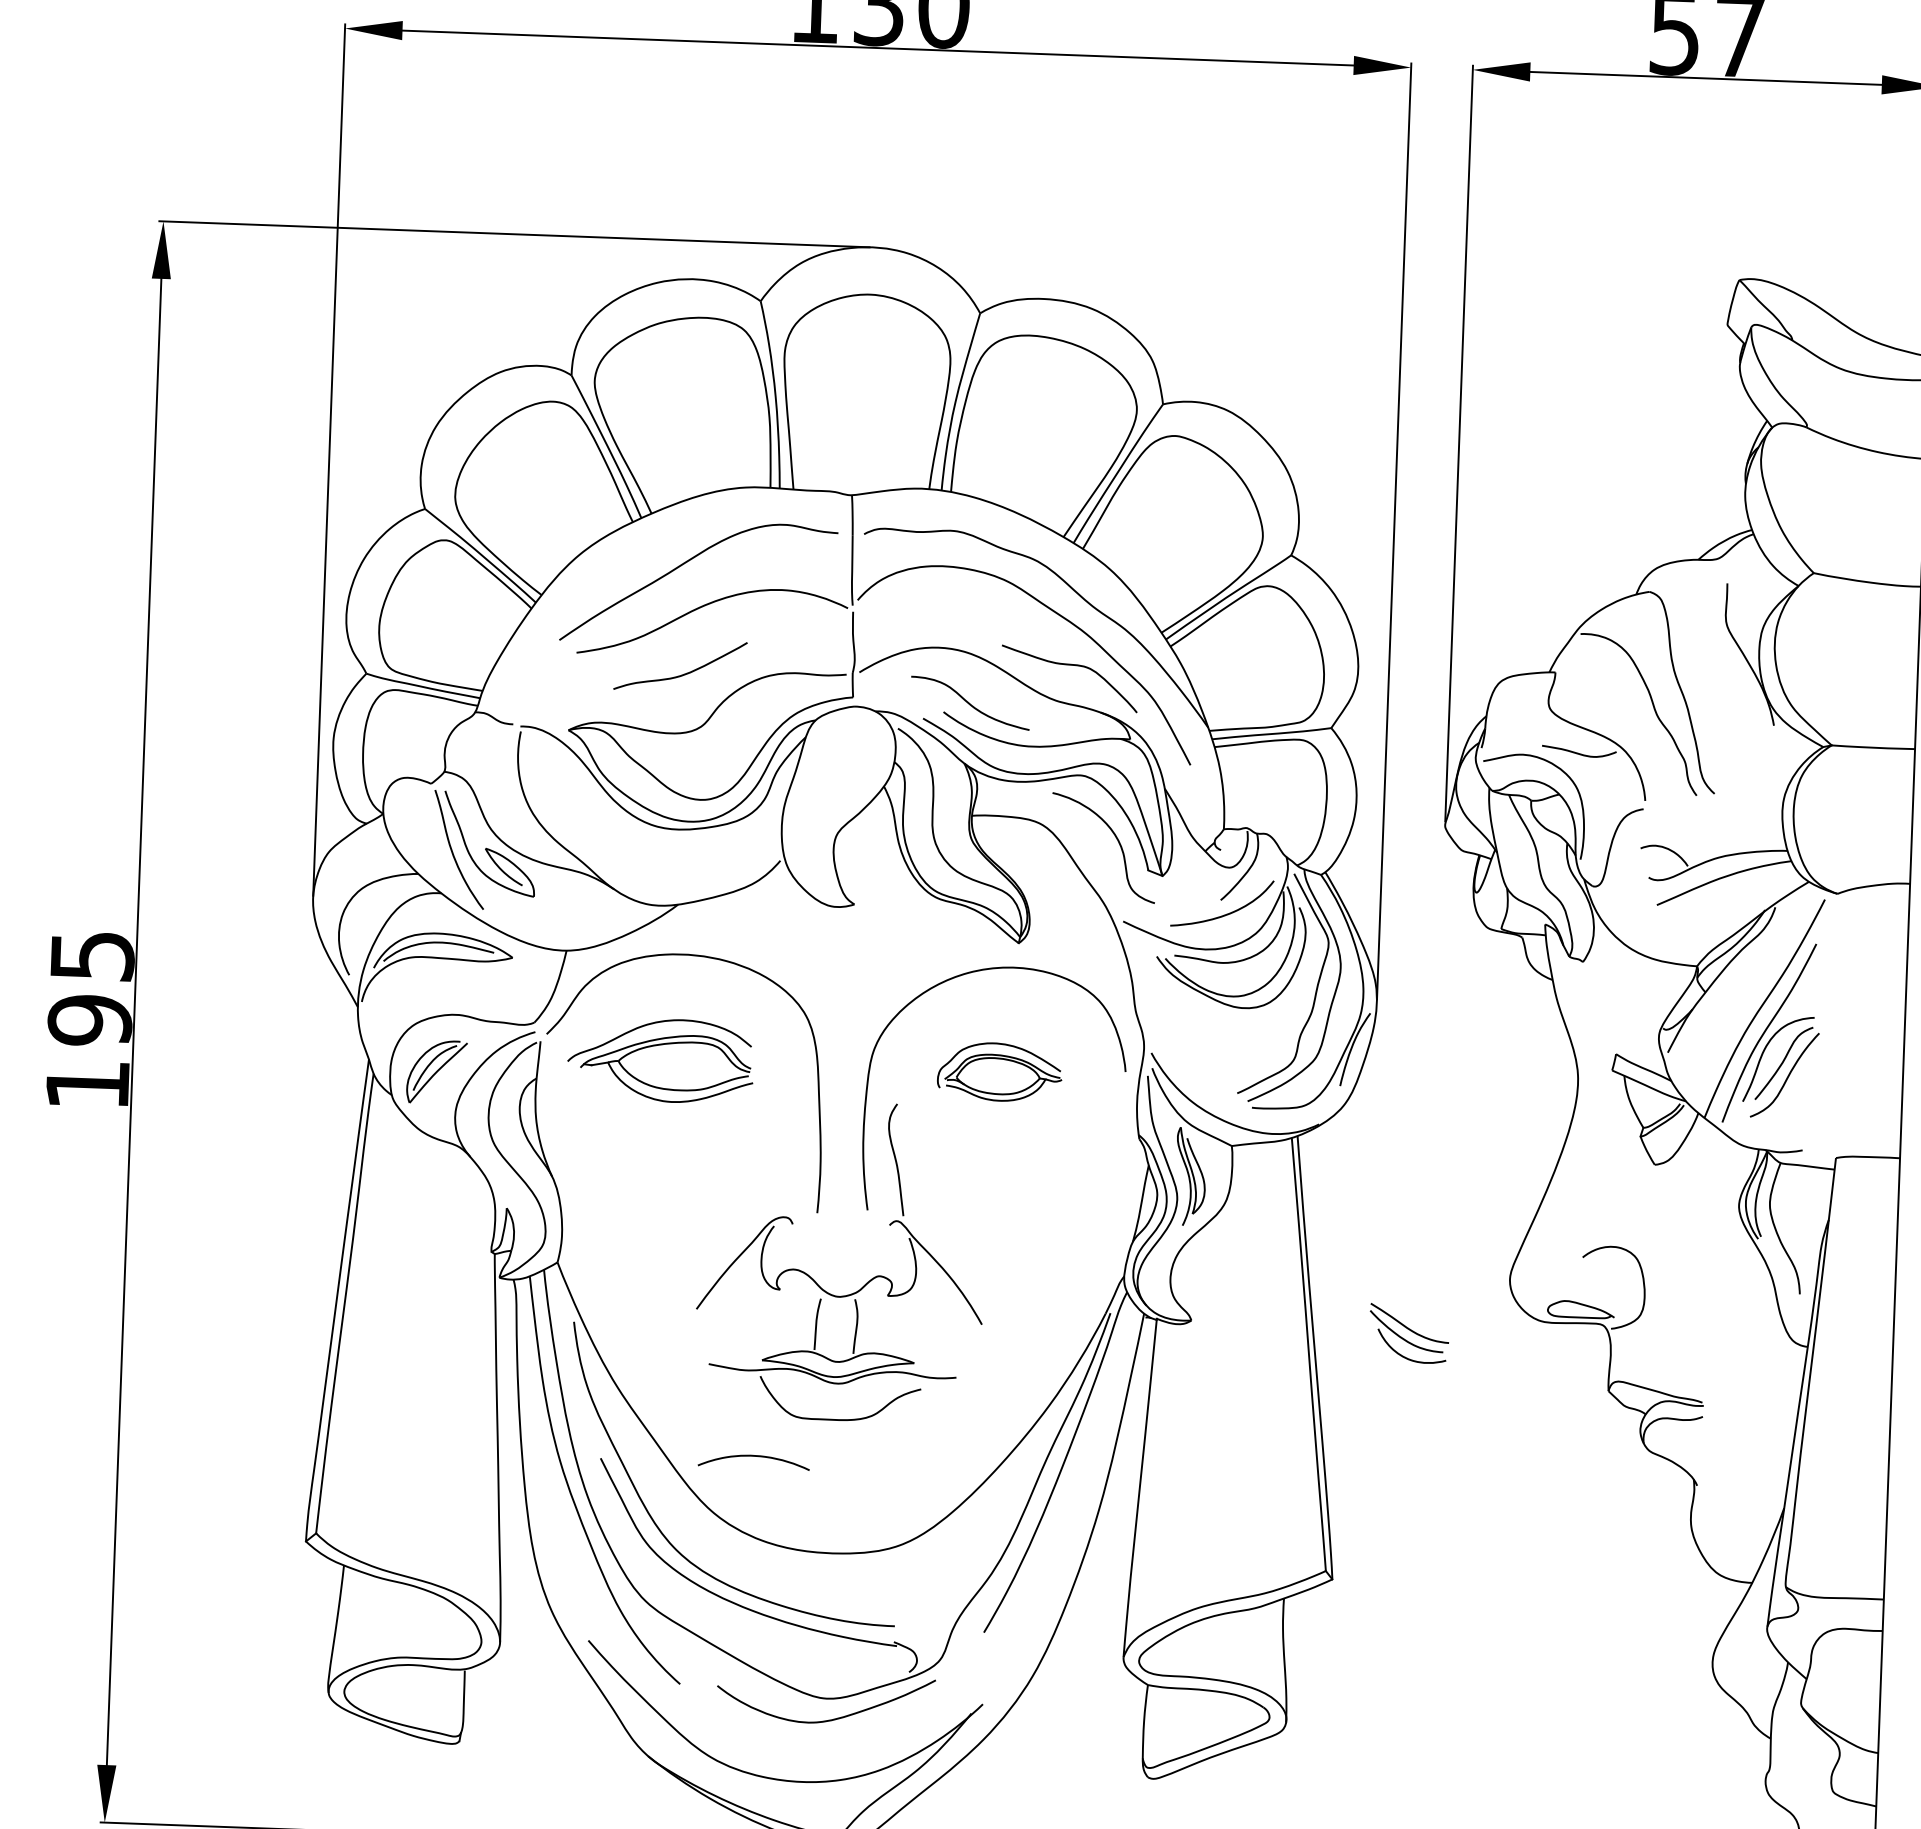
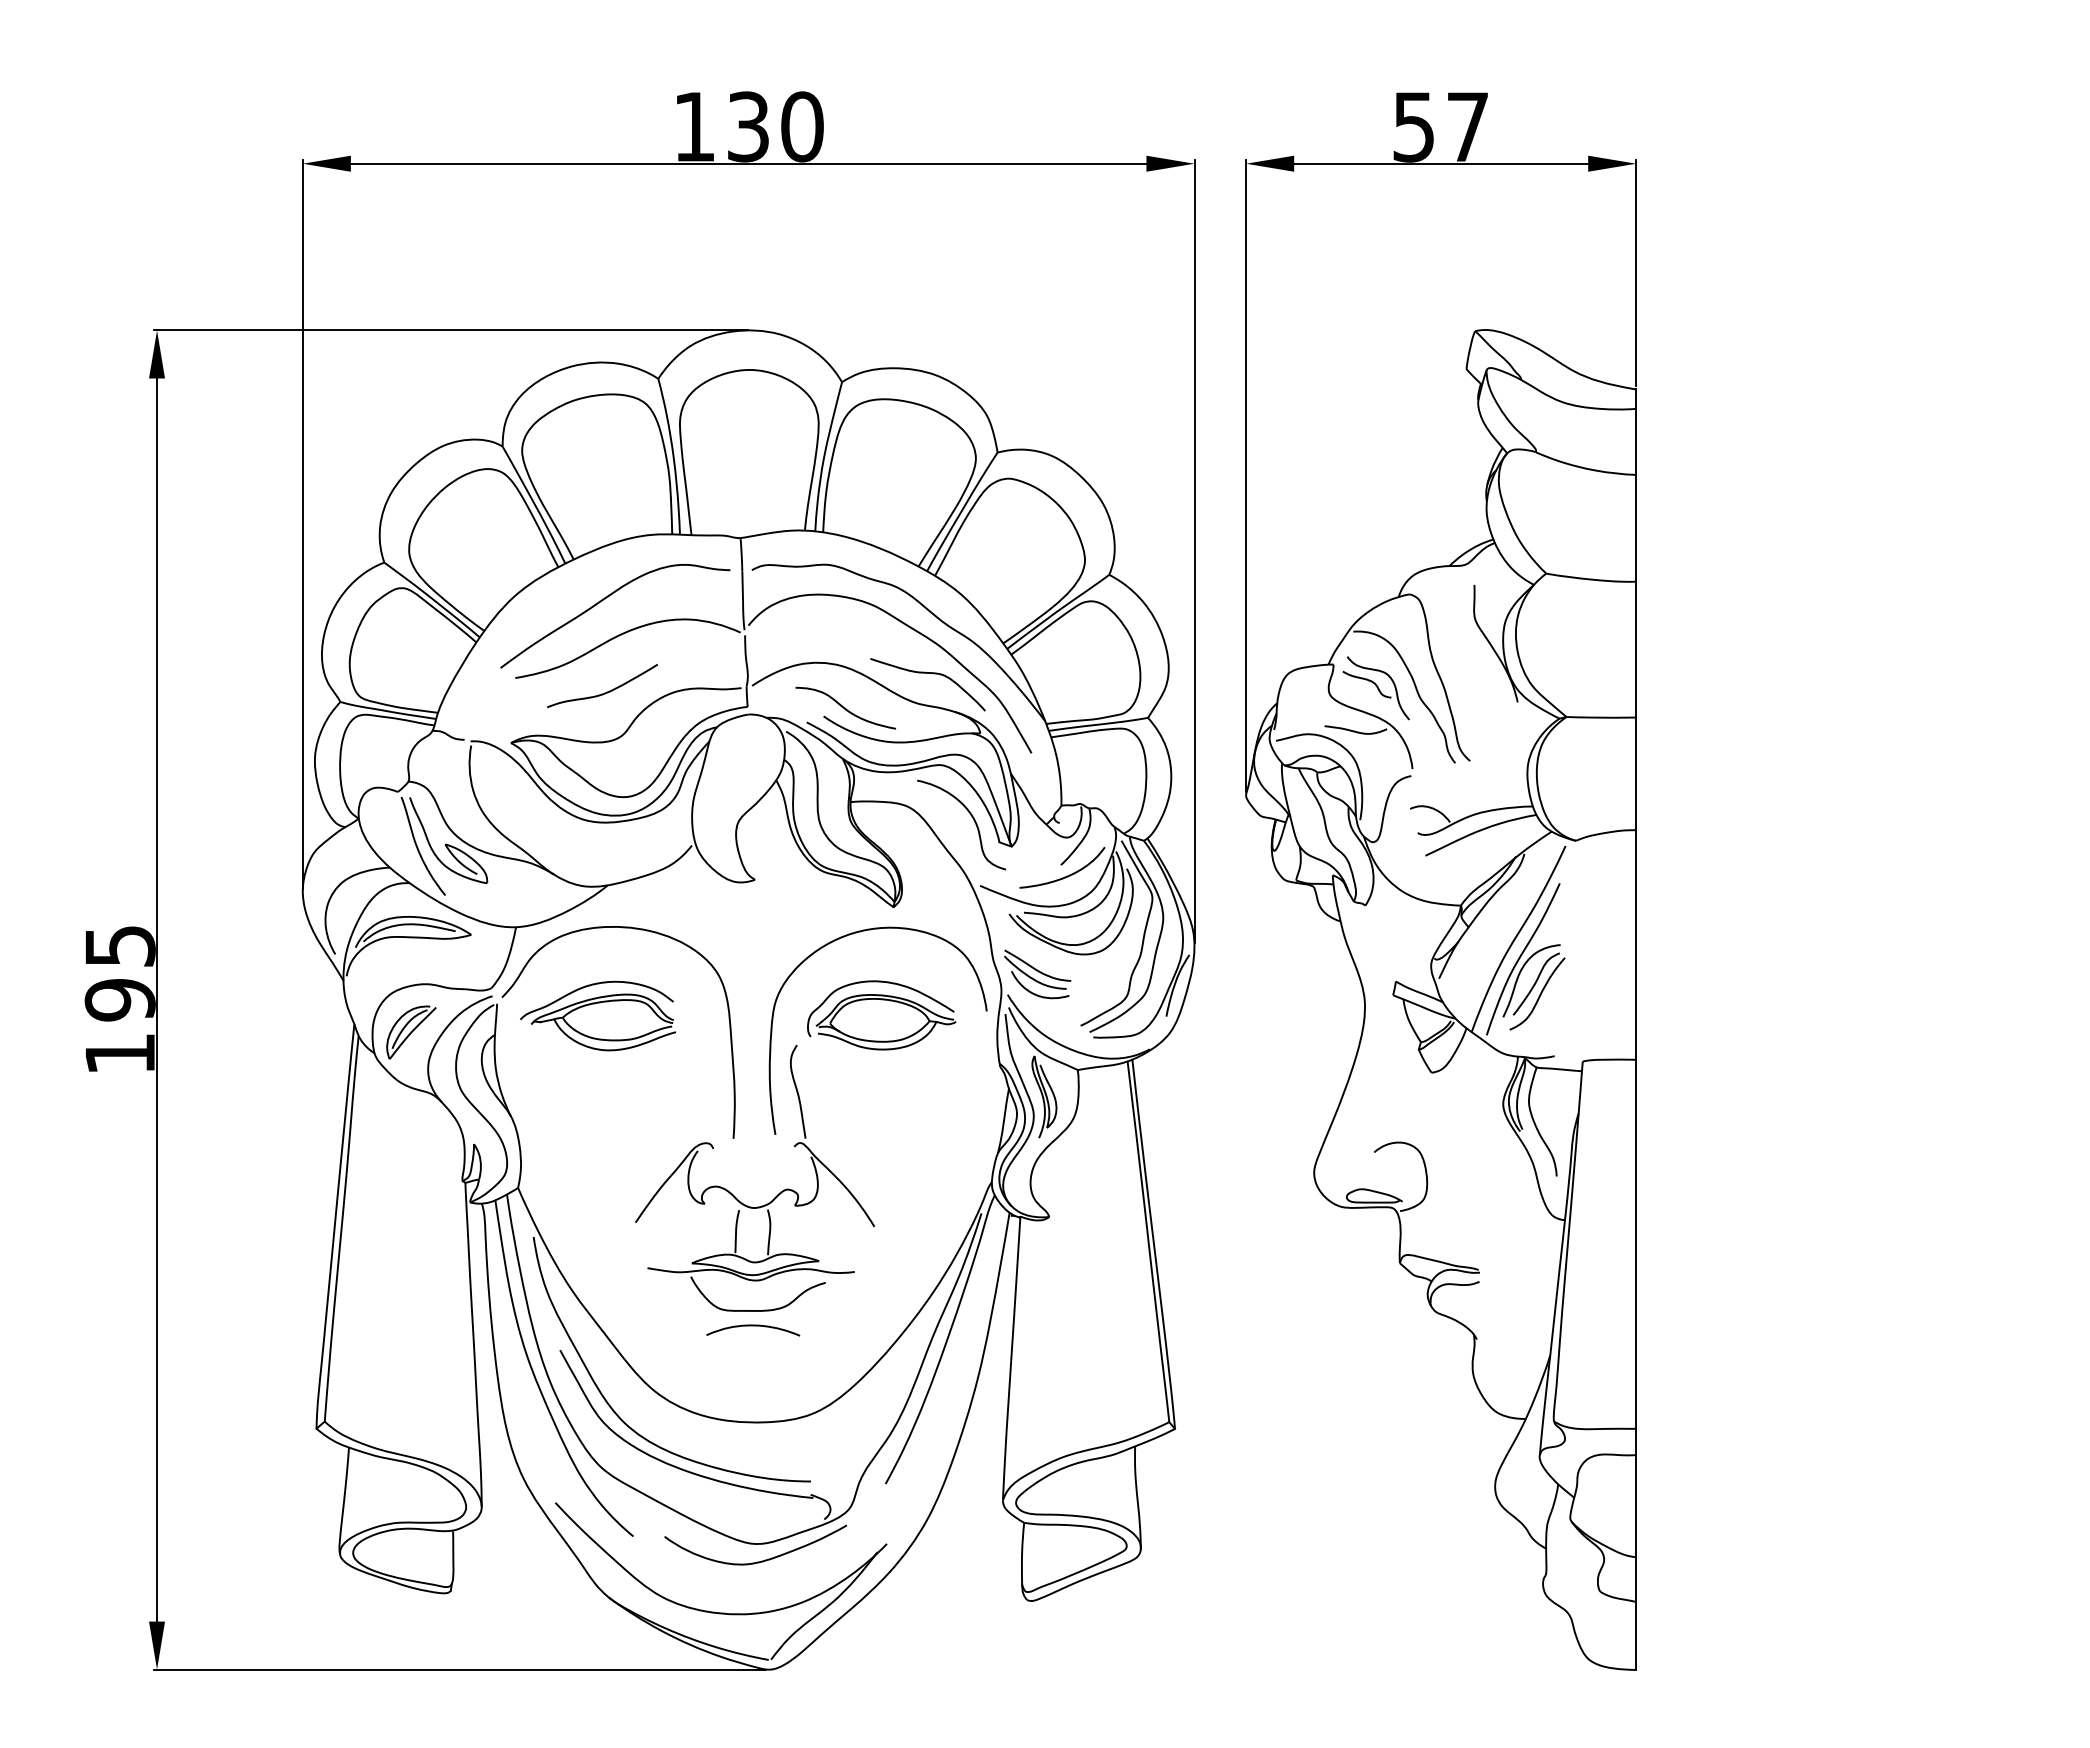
part: (1604, 702) -> (1375, 688), added
part: (999, 1072) -> (881, 1015), size x1.43
part: (1409, 1333) -> (1037, 974), moved
curve: (754, 1457) -> (753, 1326), moved

